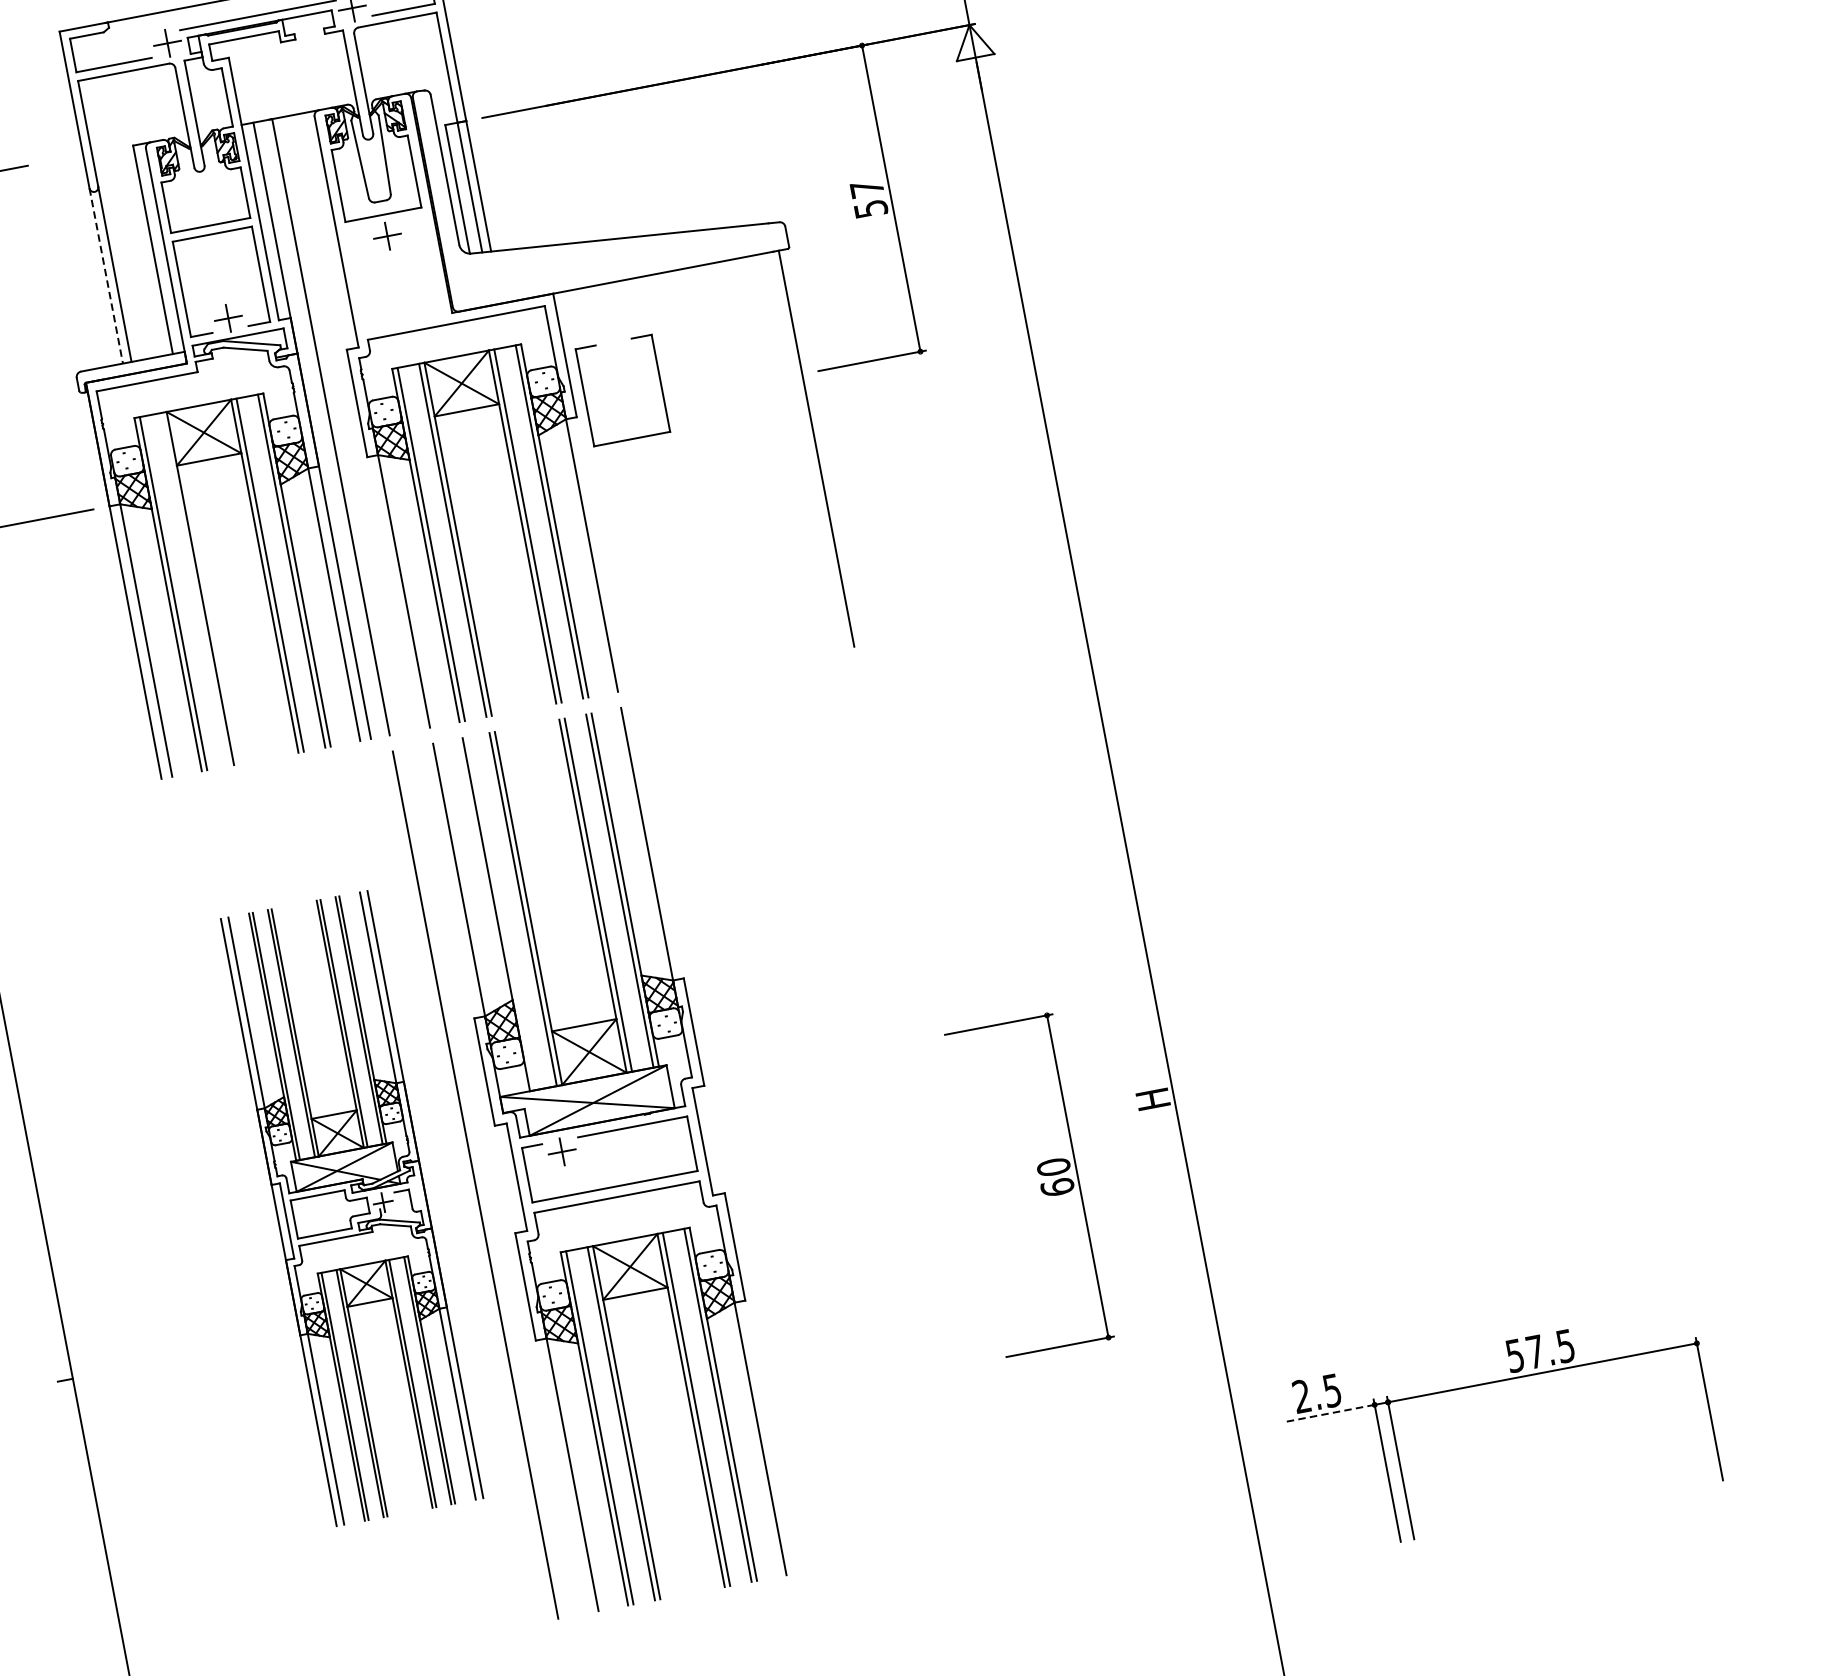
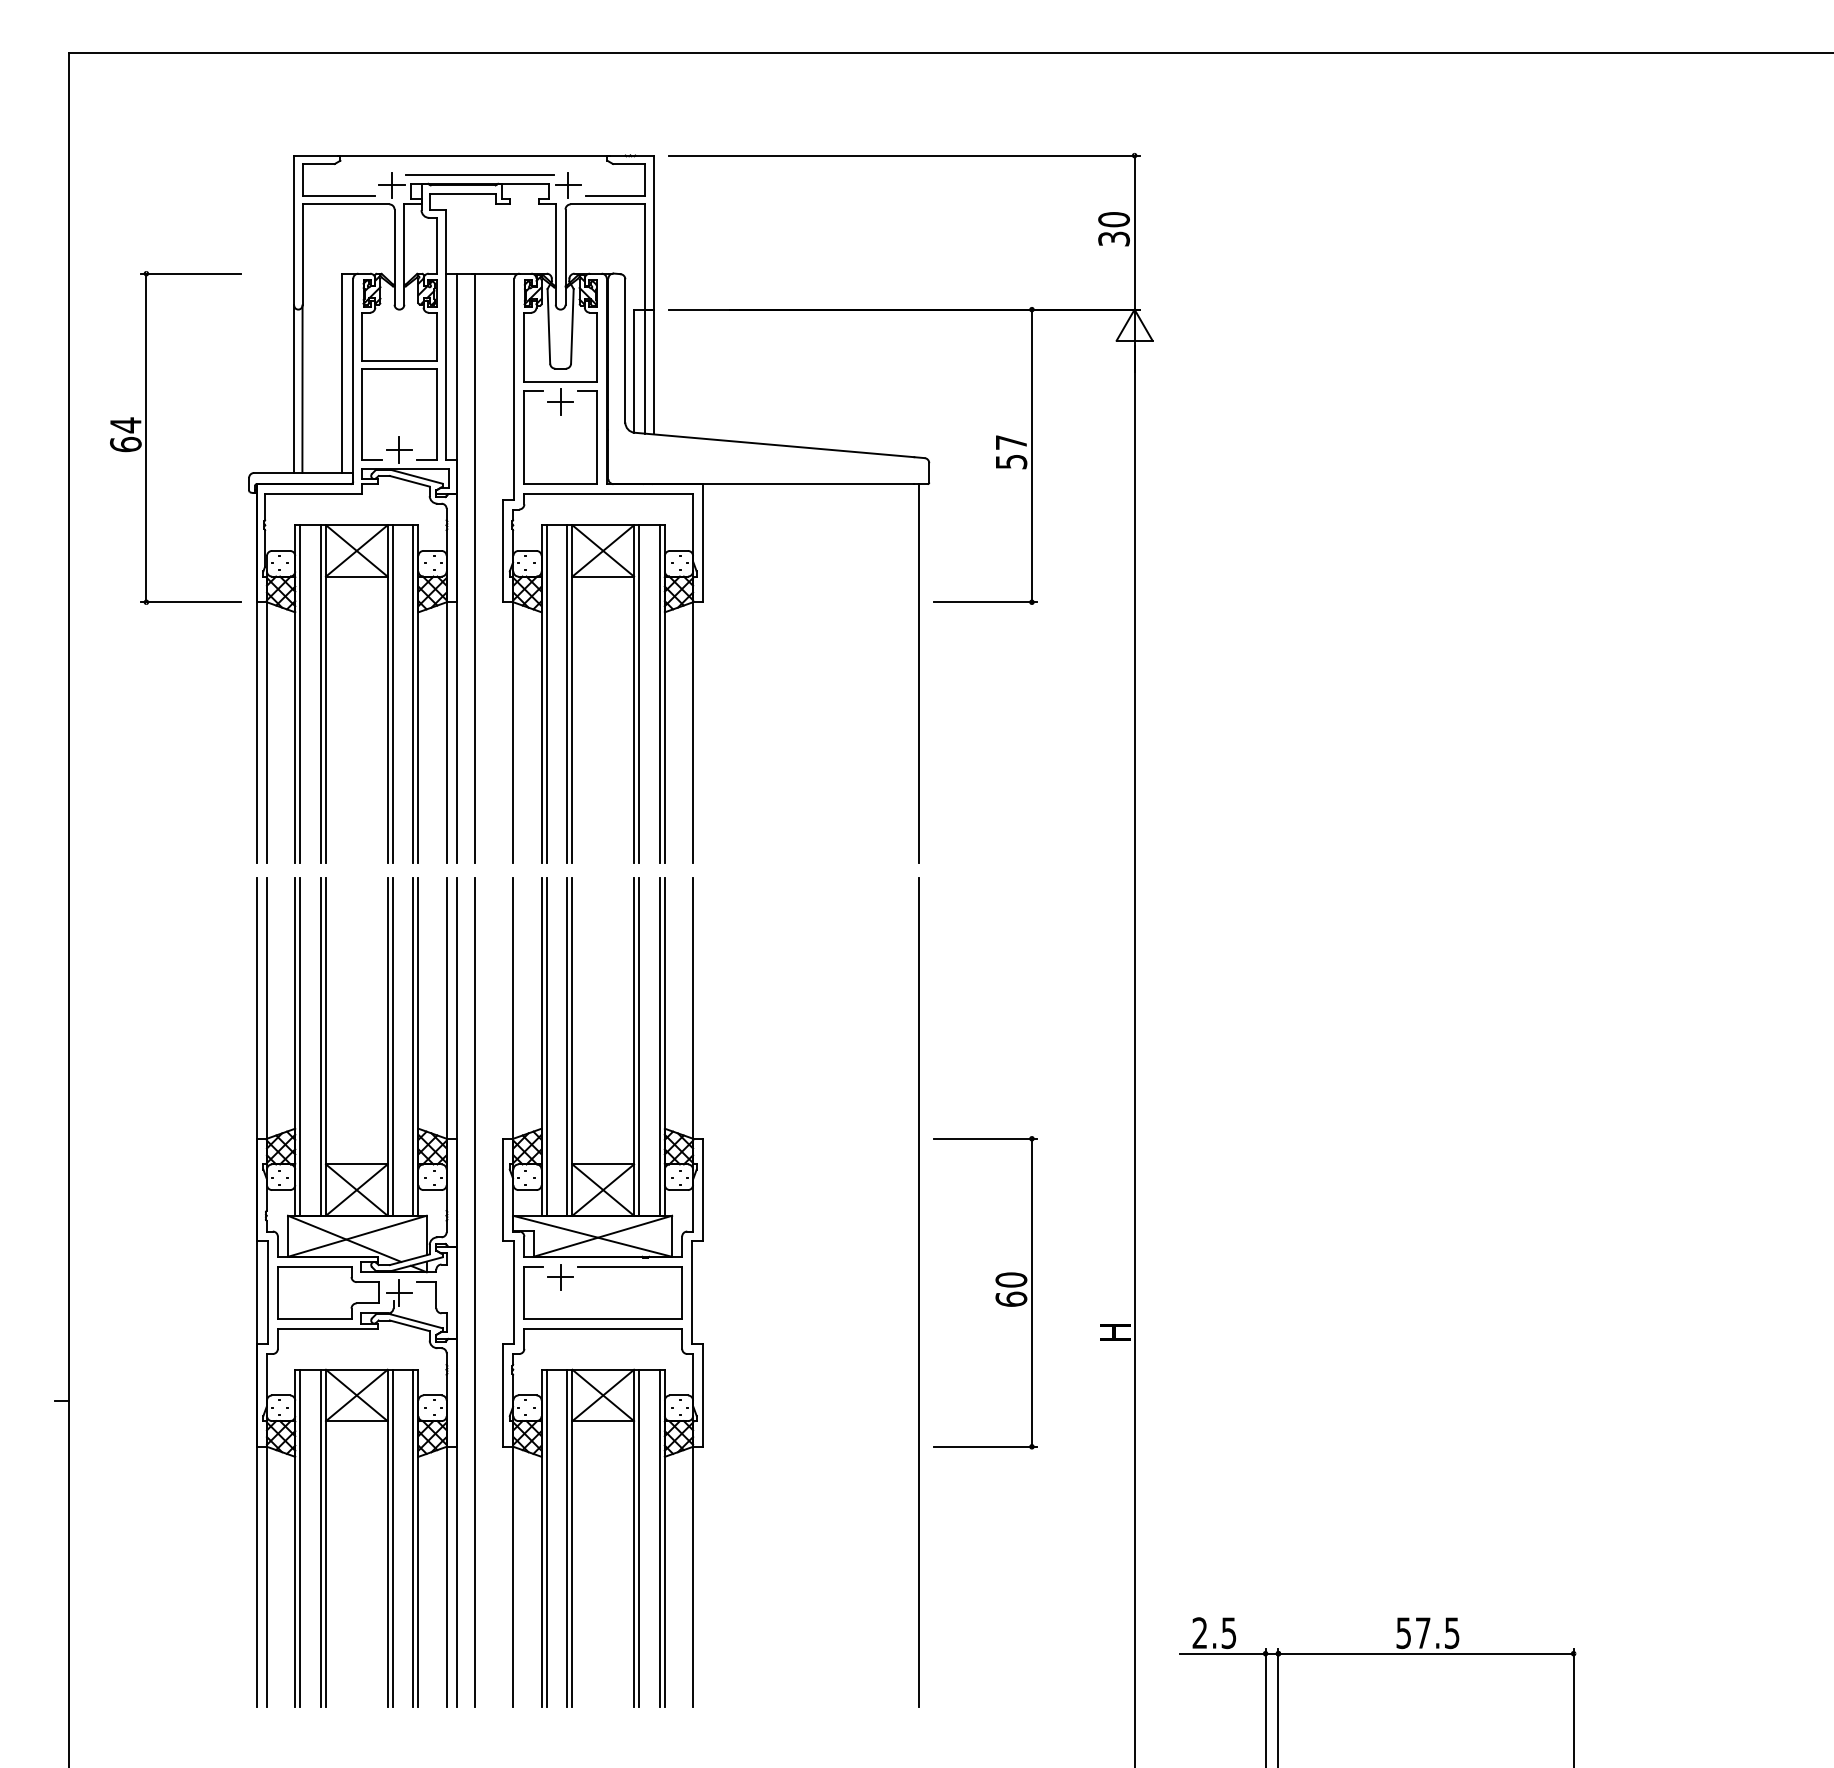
line: (106, 276) -> (294, 389), dashed -> solid
part: (585, 397) -> (524, 437), moved
line: (194, 589) -> (320, 693), added
line: (501, 913) -> (546, 1046), added
line: (940, 1096) -> (919, 1292), added
part: (1040, 1186) -> (995, 1295), moved
part: (351, 1208) -> (356, 1292), size x1.43
line: (1329, 1413) -> (1222, 1653), dashed -> solid

